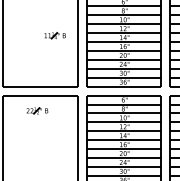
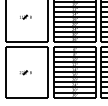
part: (54, 34) -> (25, 16), moved
part: (37, 110) -> (25, 72), moved

